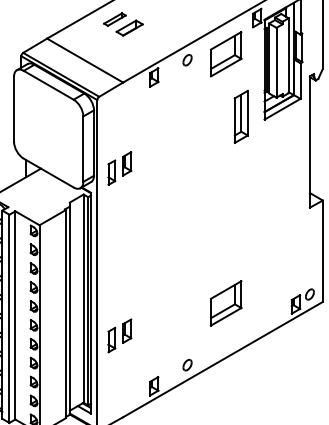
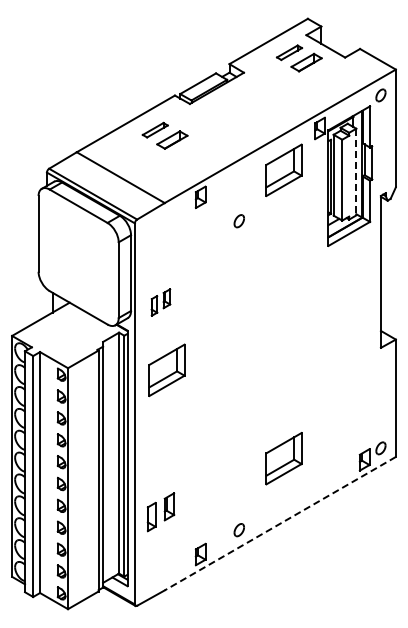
line: (288, 56) -> (356, 172), solid -> dashed
part: (186, 60) -> (238, 221), moved
part: (241, 116) -> (301, 242), removed
part: (119, 168) -> (160, 302), size x0.7
part: (124, 226) -> (166, 369), added
part: (119, 336) -> (160, 512), moved
line: (222, 359) -> (279, 523), solid -> dashed

